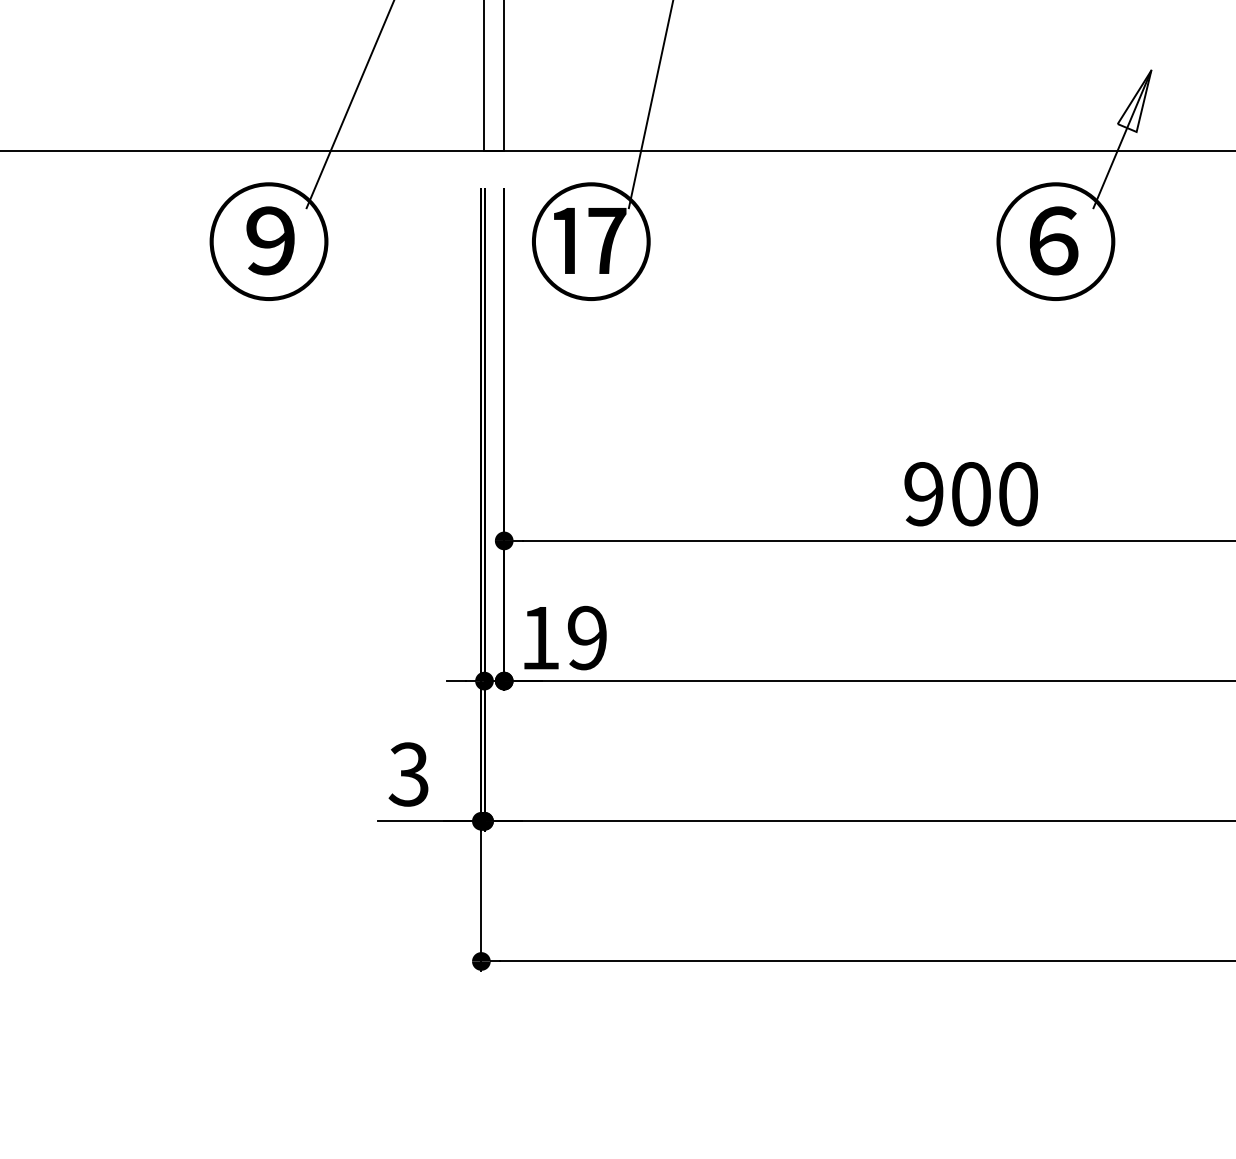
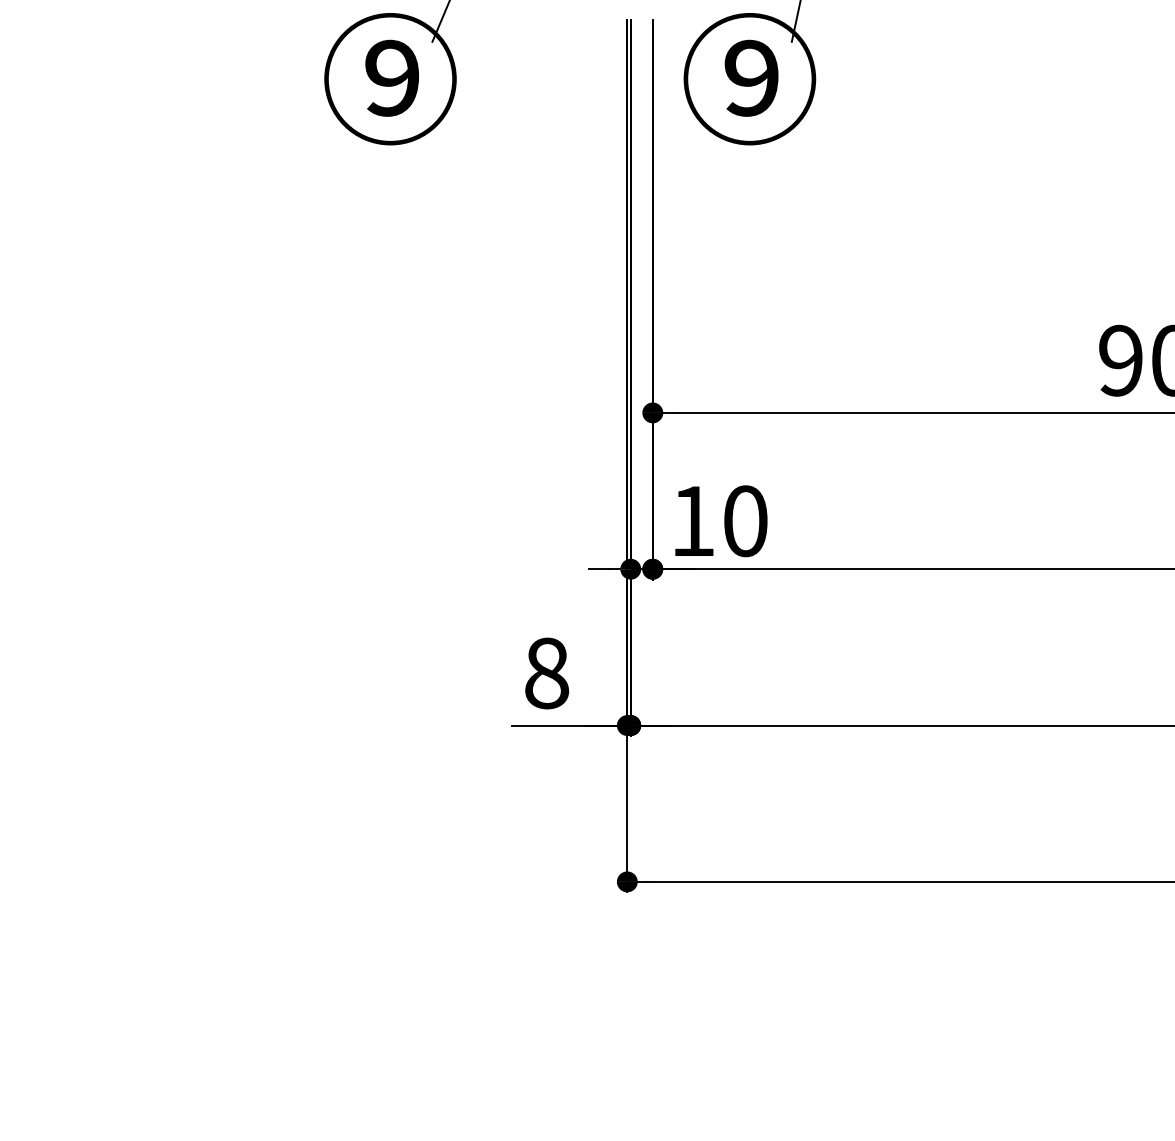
text: (590, 240) -> (749, 77), ⑰ -> ⑨
text: (587, 637) -> (745, 520), 19 -> 10
text: (408, 774) -> (546, 673), 3 -> 8

